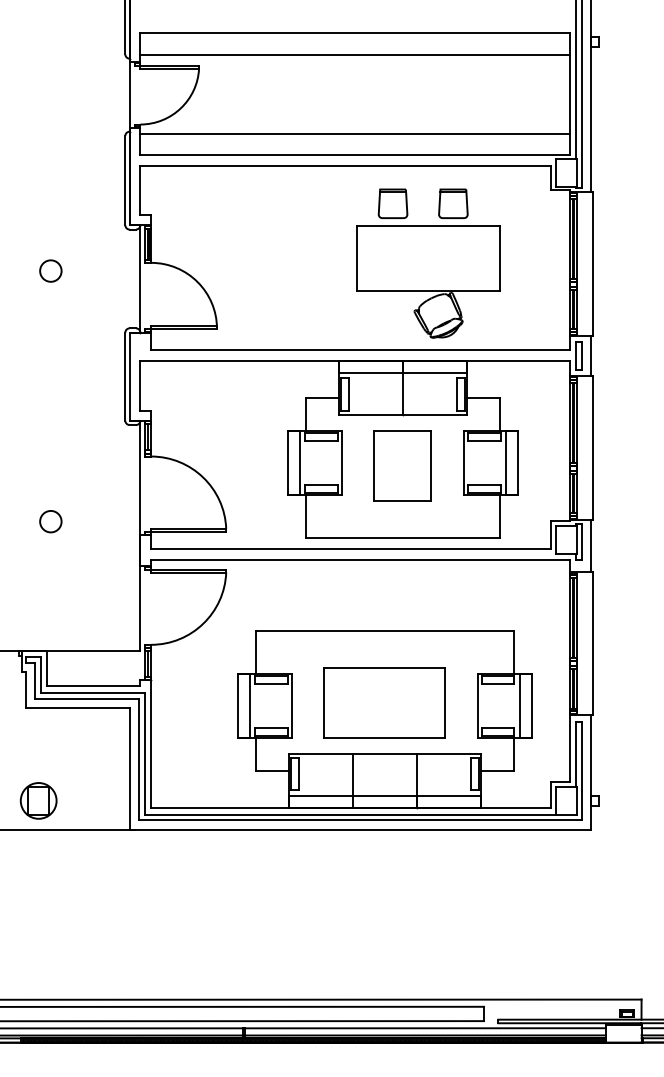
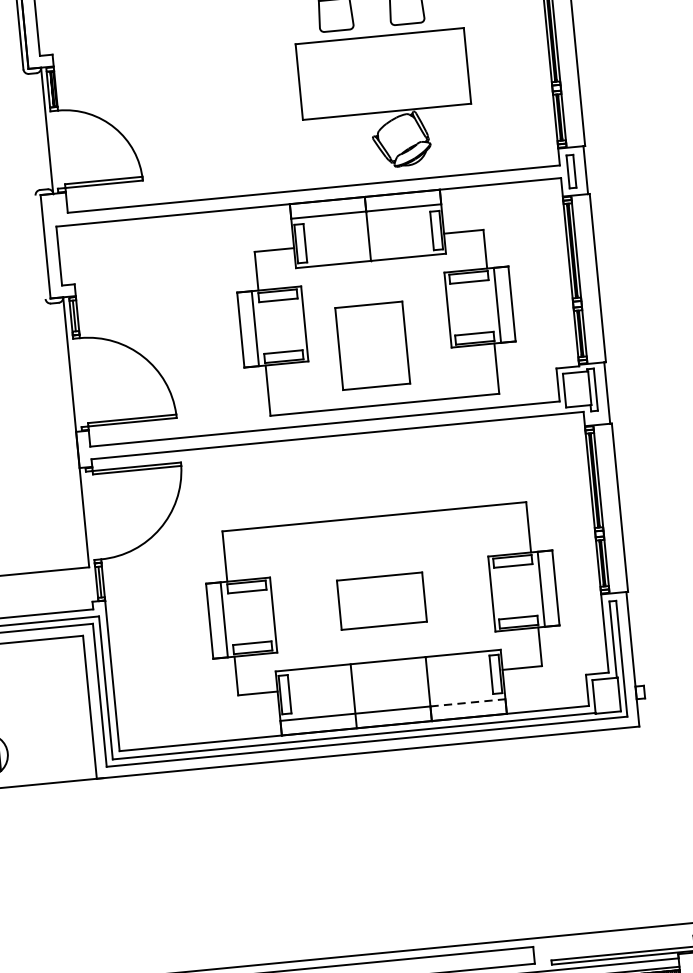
line: (125, 376) -> (40, 247), removed
part: (402, 465) -> (372, 345), moved
part: (384, 702) -> (381, 600), size x0.6
line: (448, 795) -> (467, 702), solid -> dashed

